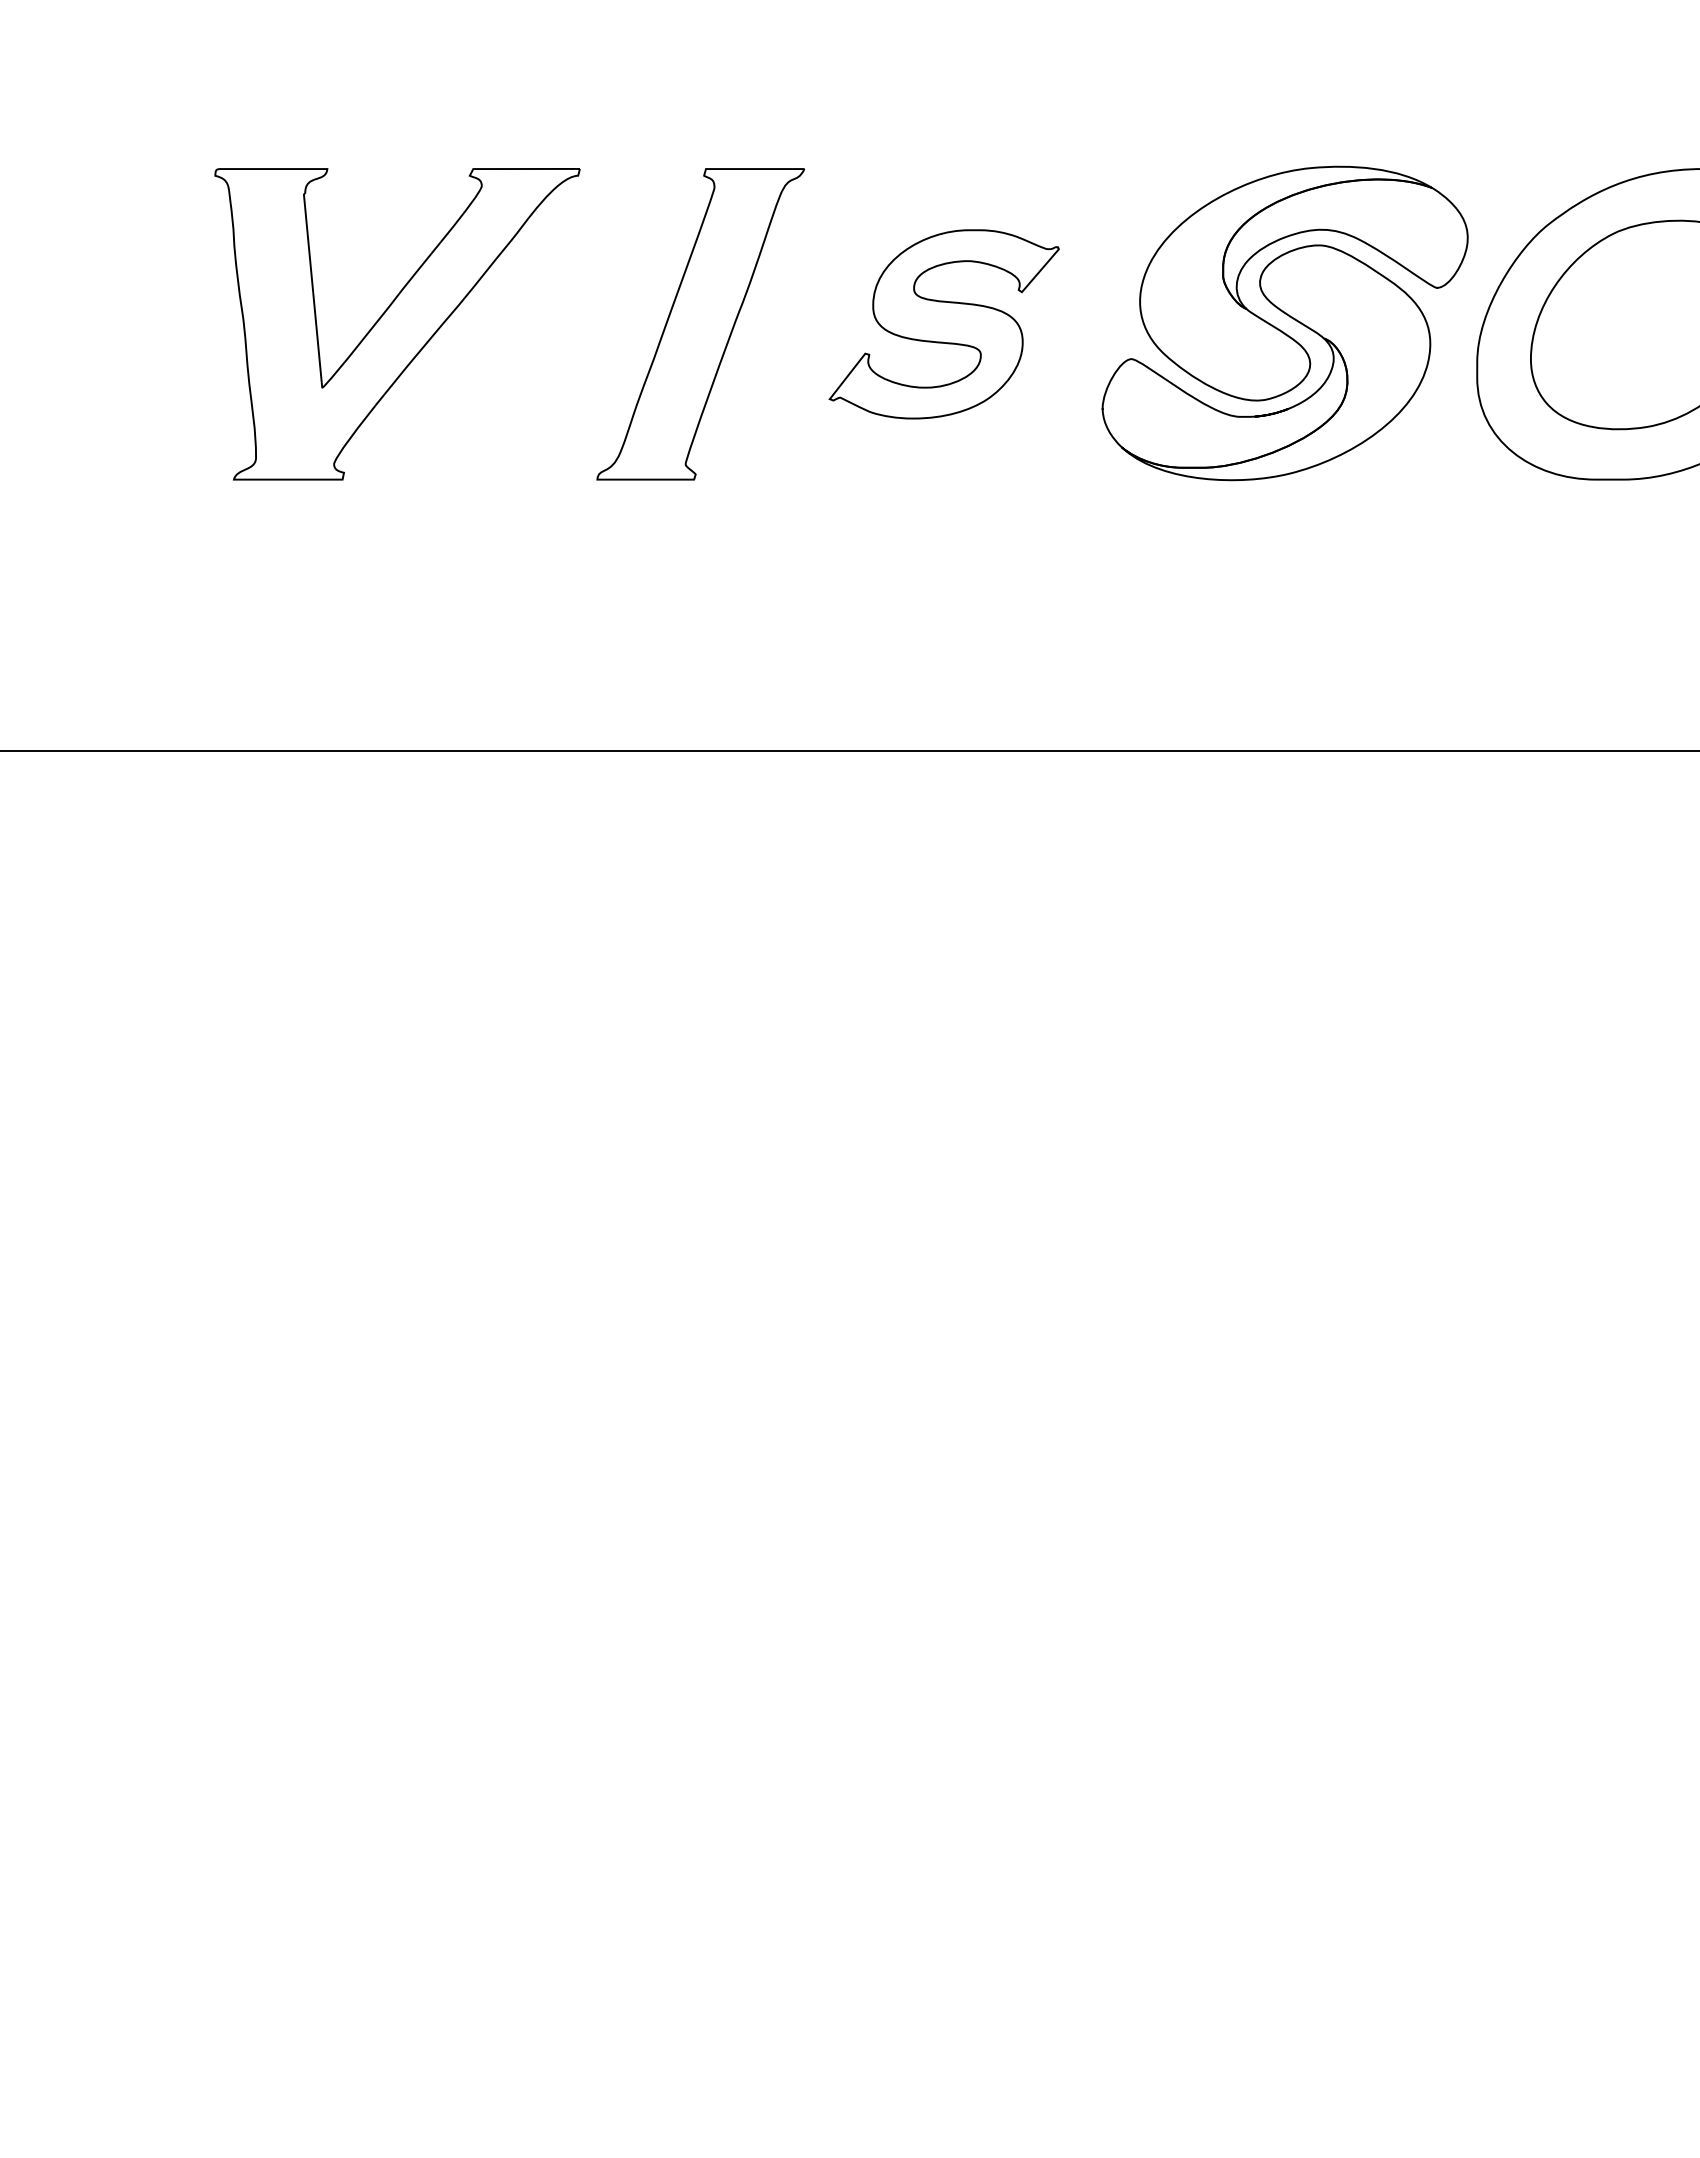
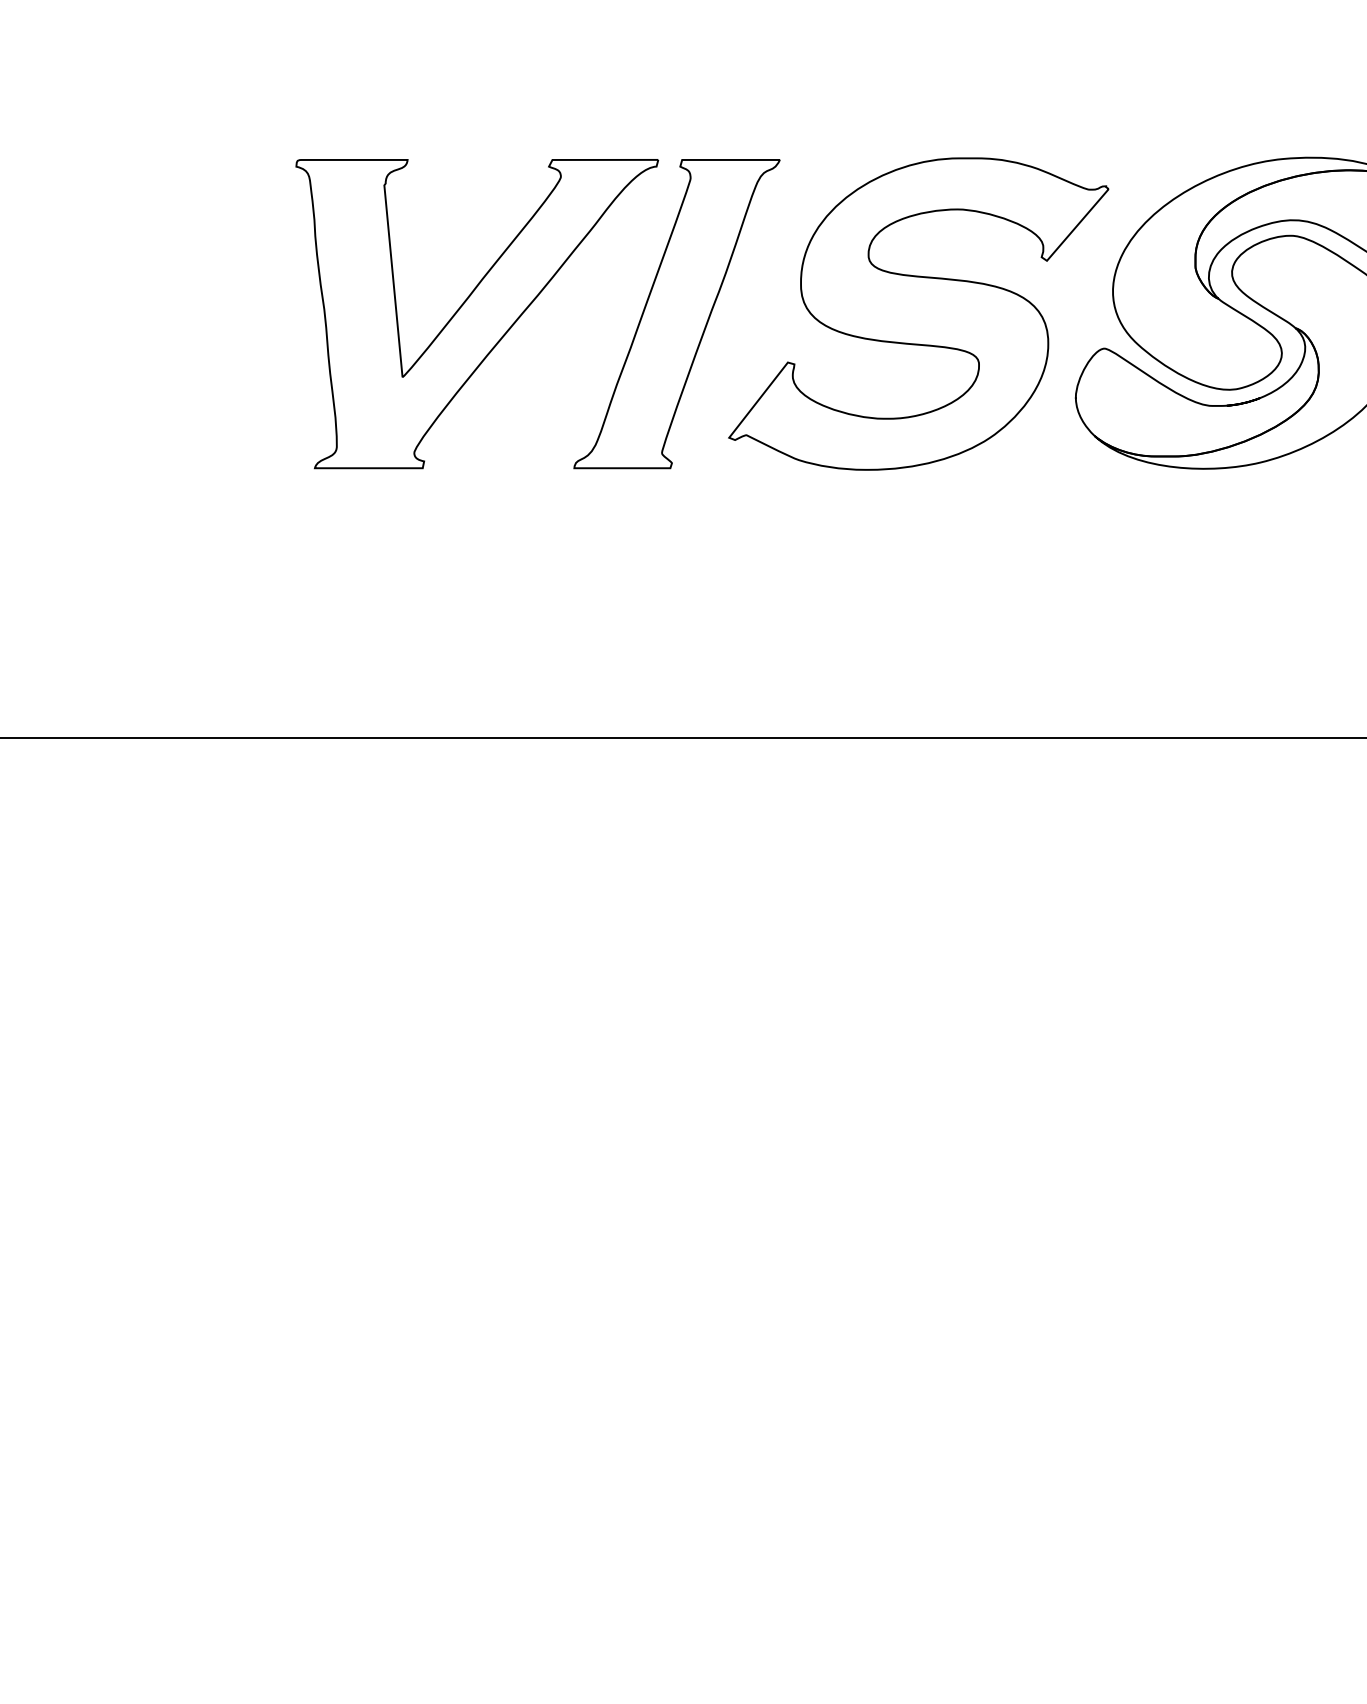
part: (397, 324) -> (477, 314), moved
part: (944, 324) -> (918, 314), size x1.67

